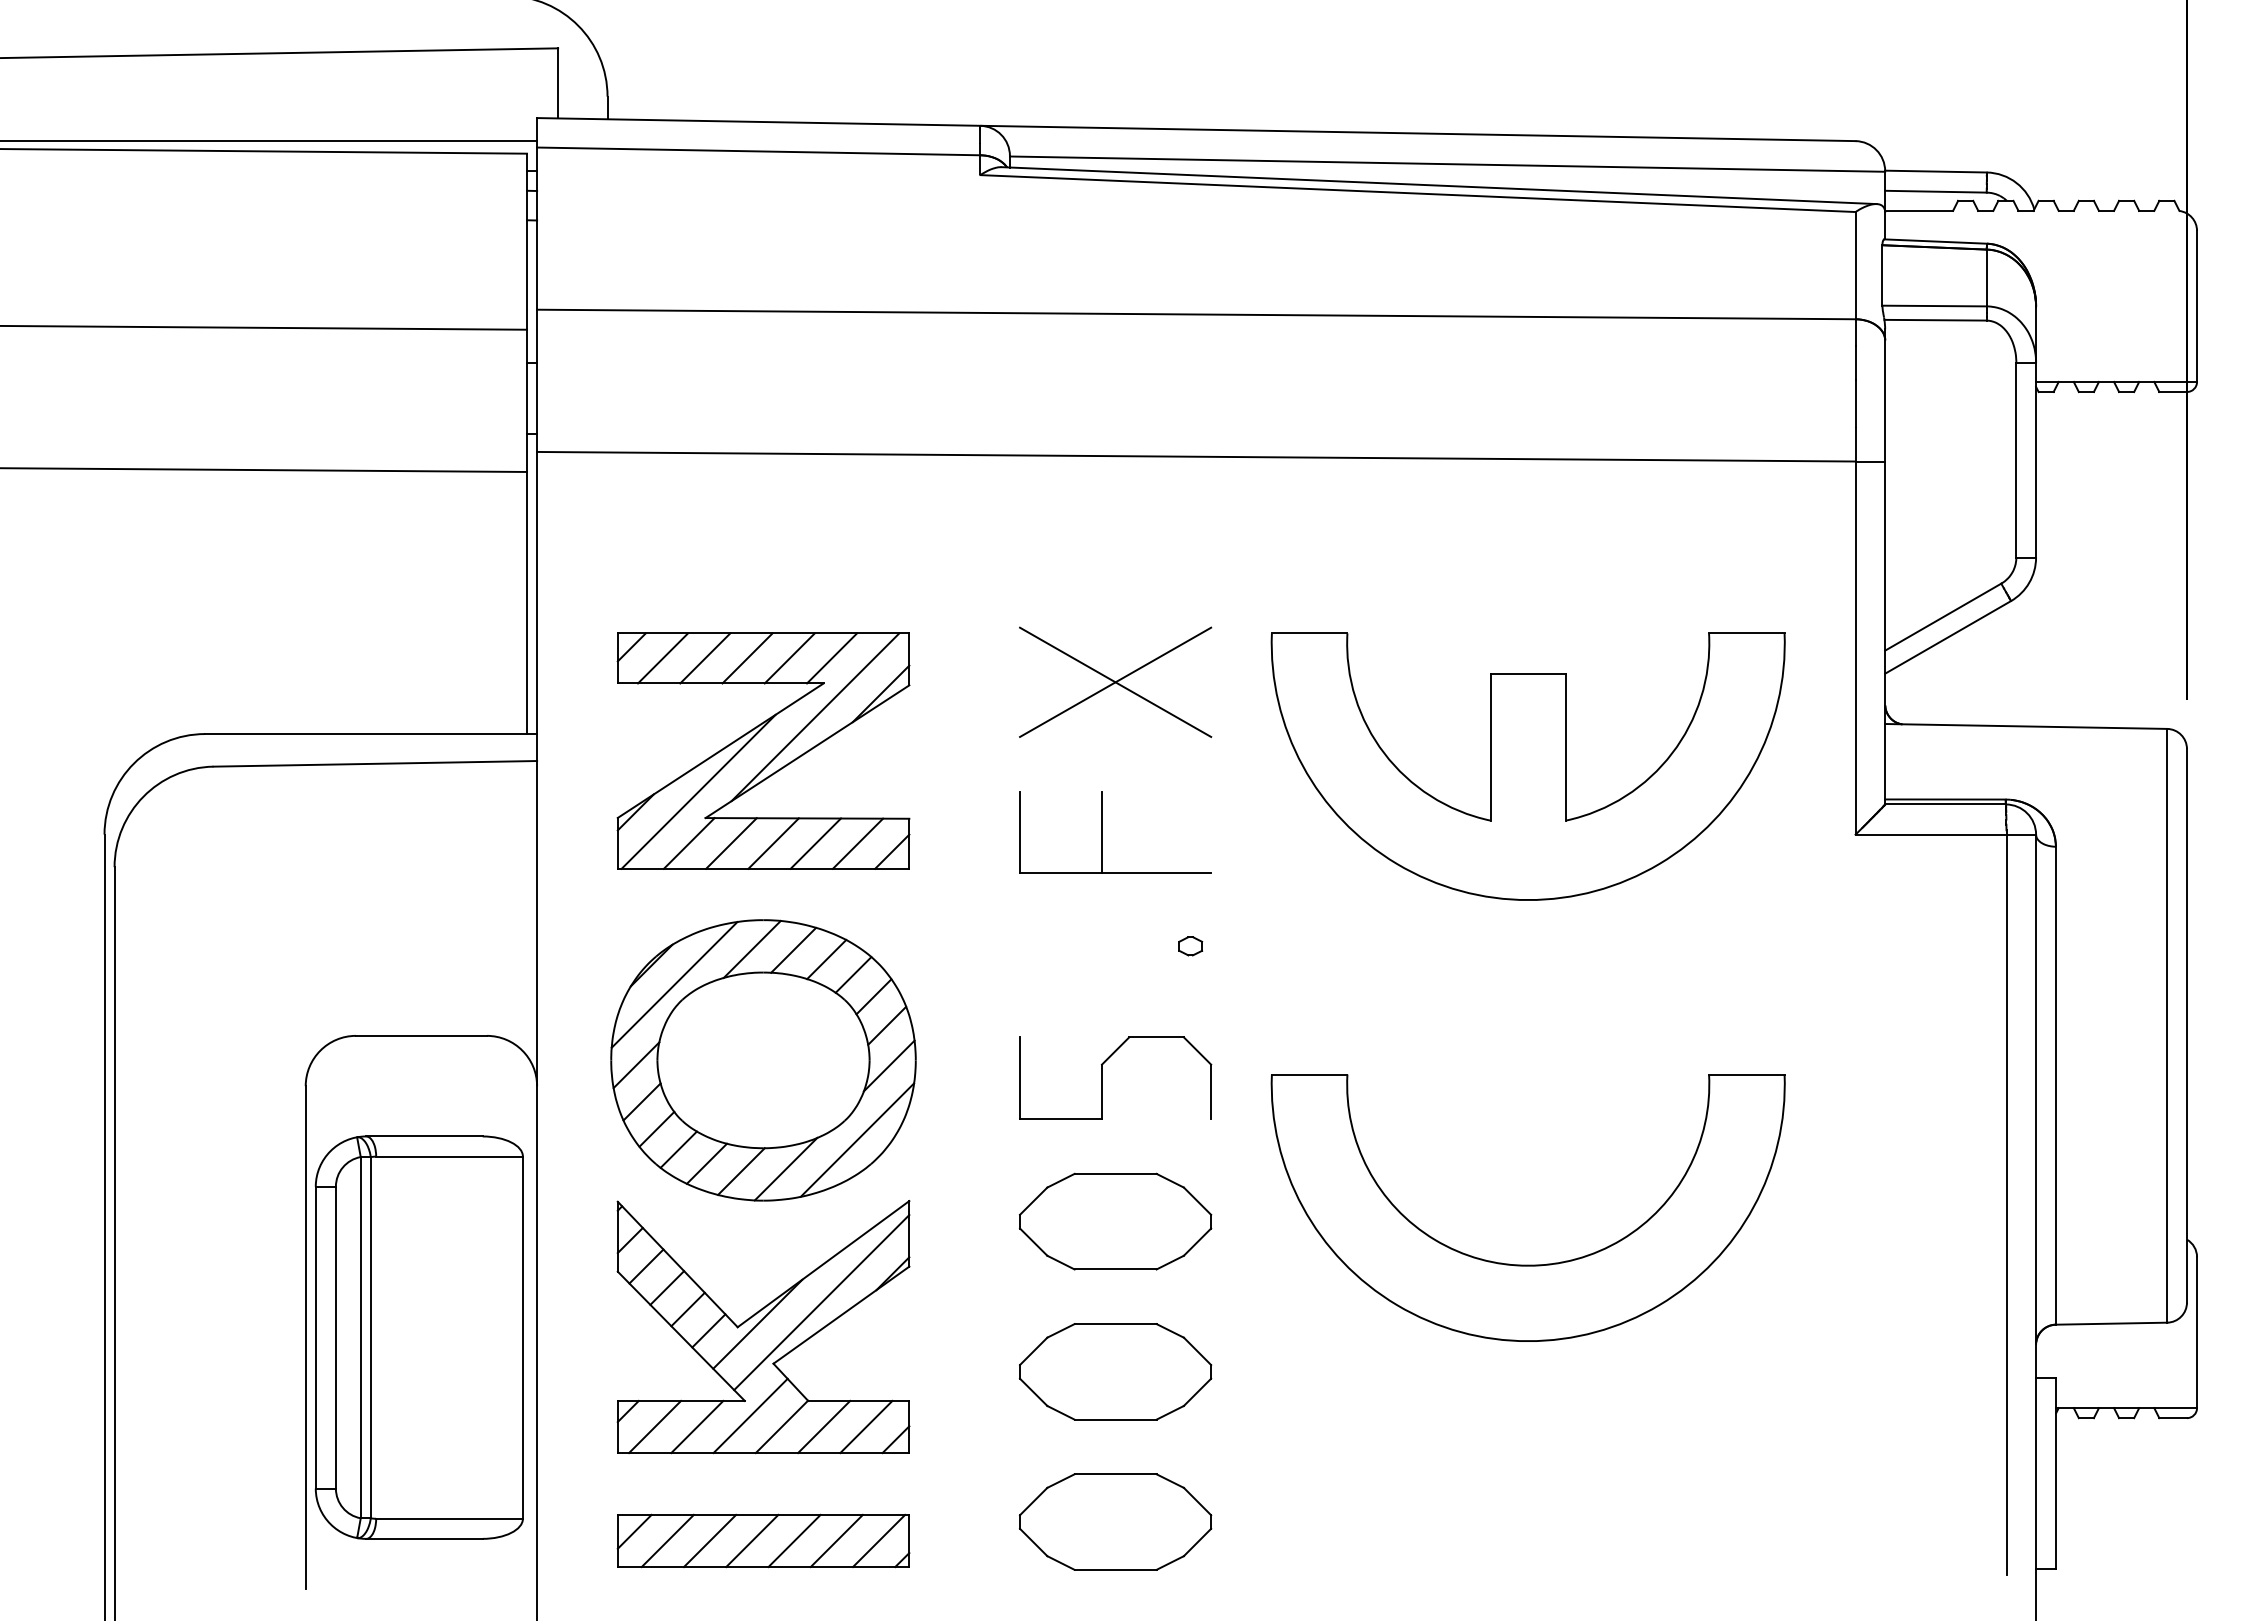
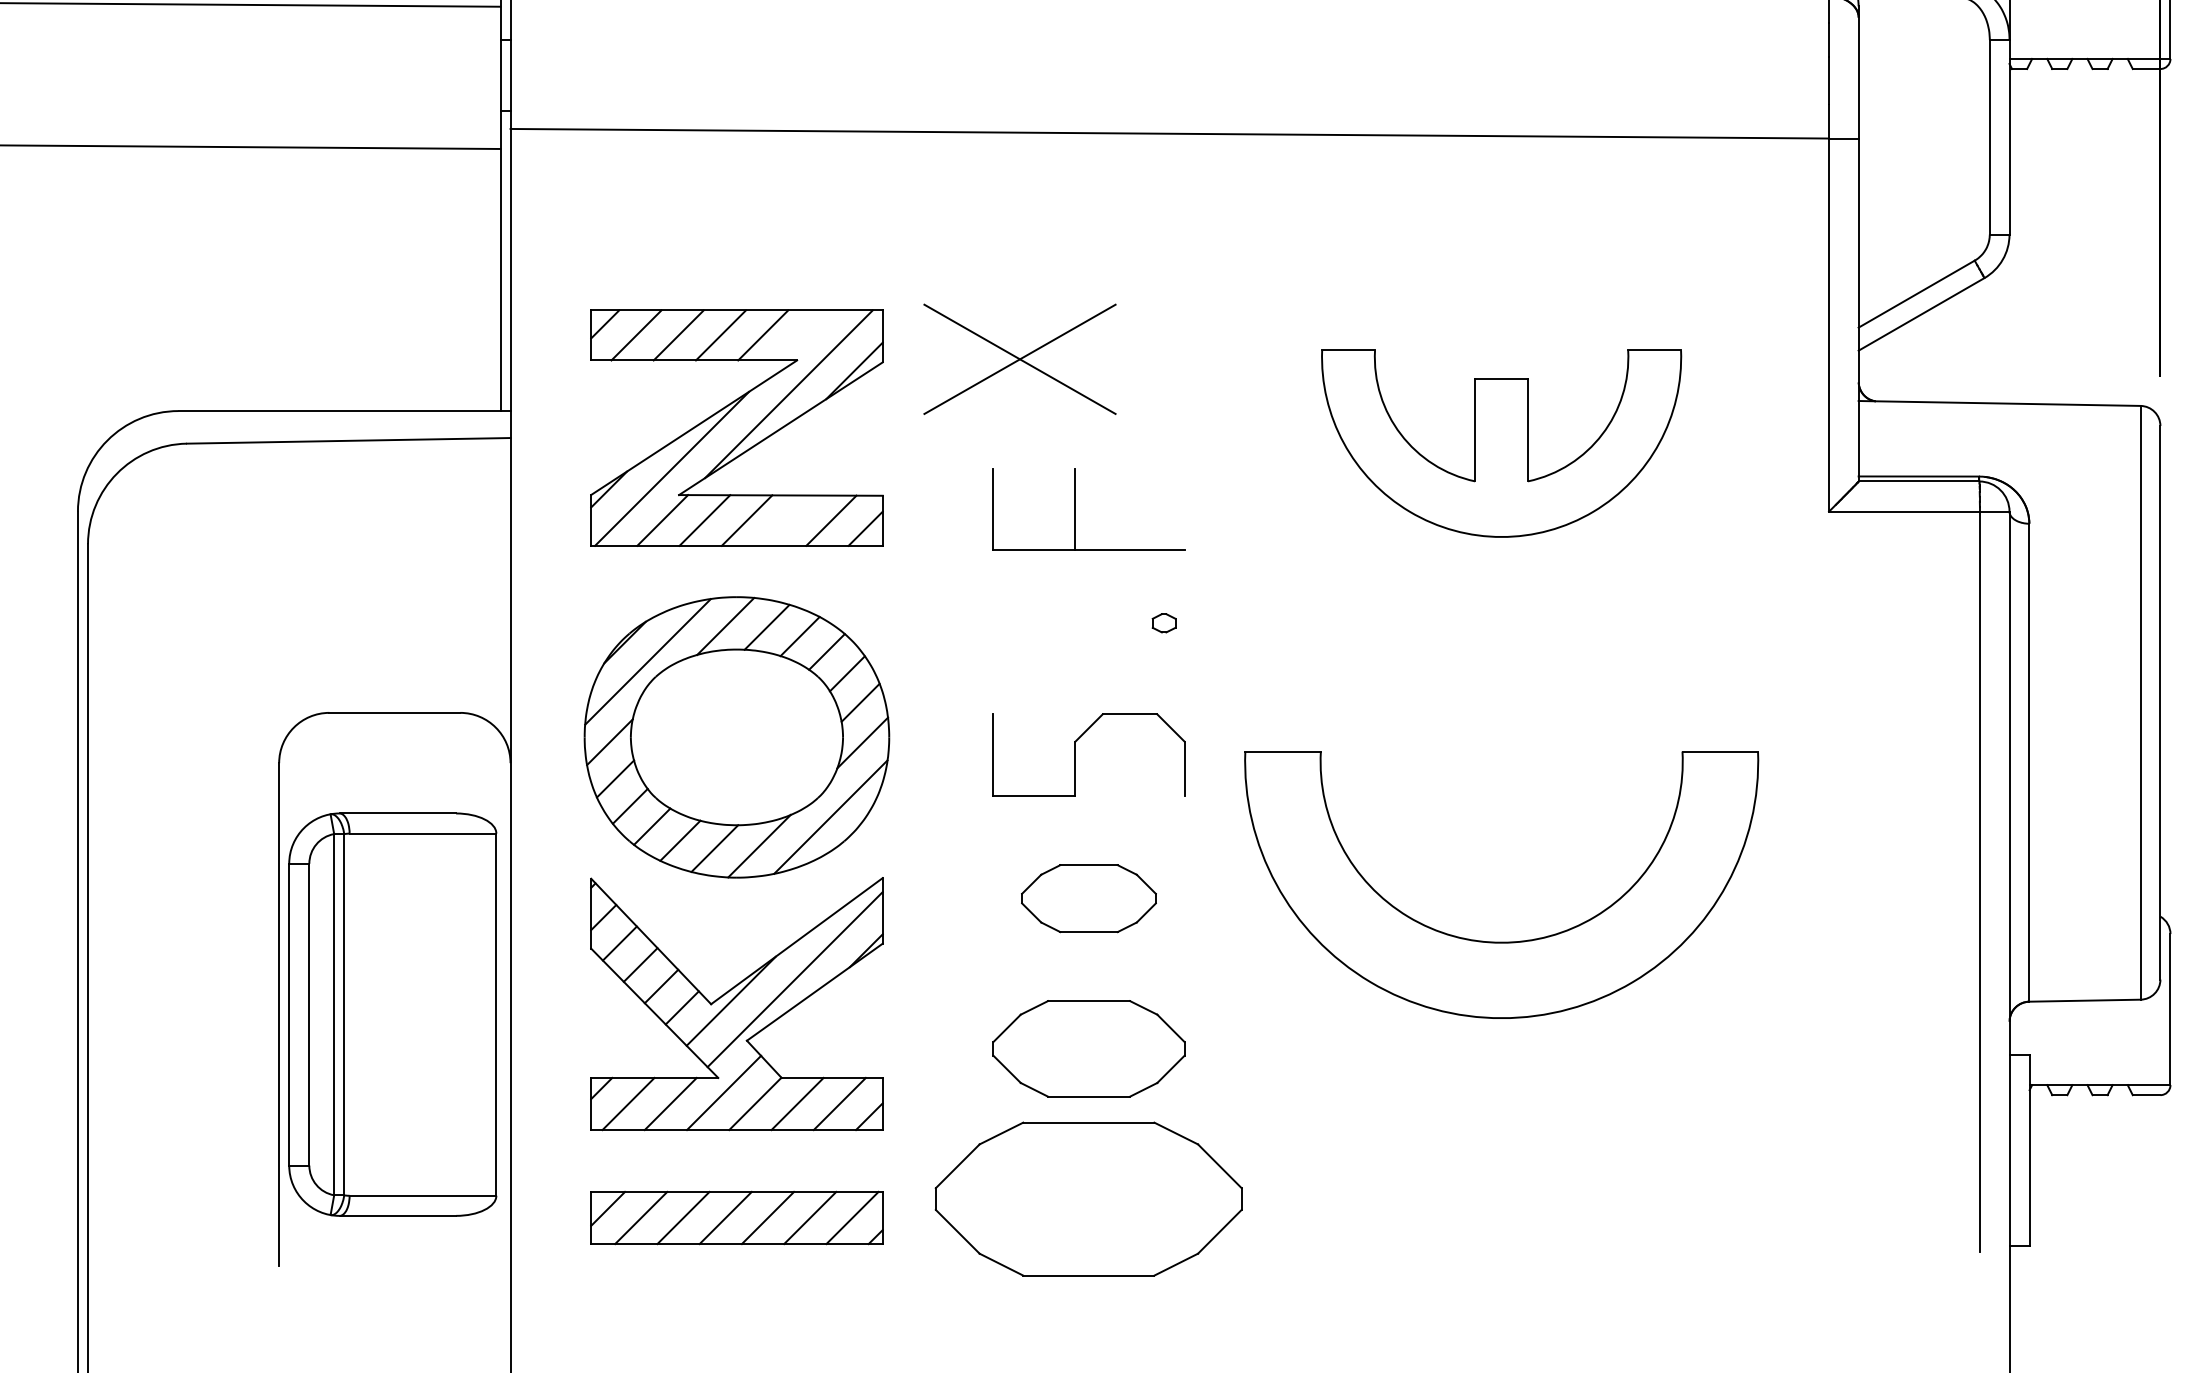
line: (832, 658) -> (805, 335), removed
part: (1115, 681) -> (1019, 358), moved
part: (1527, 766) -> (1500, 443), size x0.7
line: (815, 843) -> (788, 520), removed
part: (1115, 1221) -> (1088, 898), size x0.7
part: (1115, 1521) -> (1088, 1198), size x1.6

